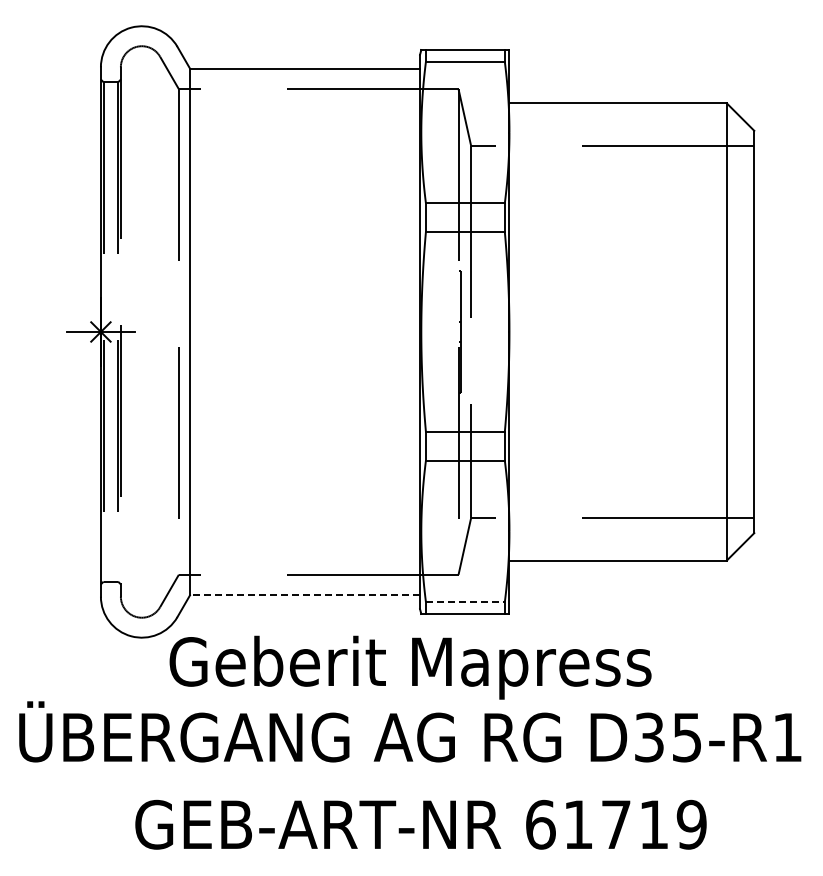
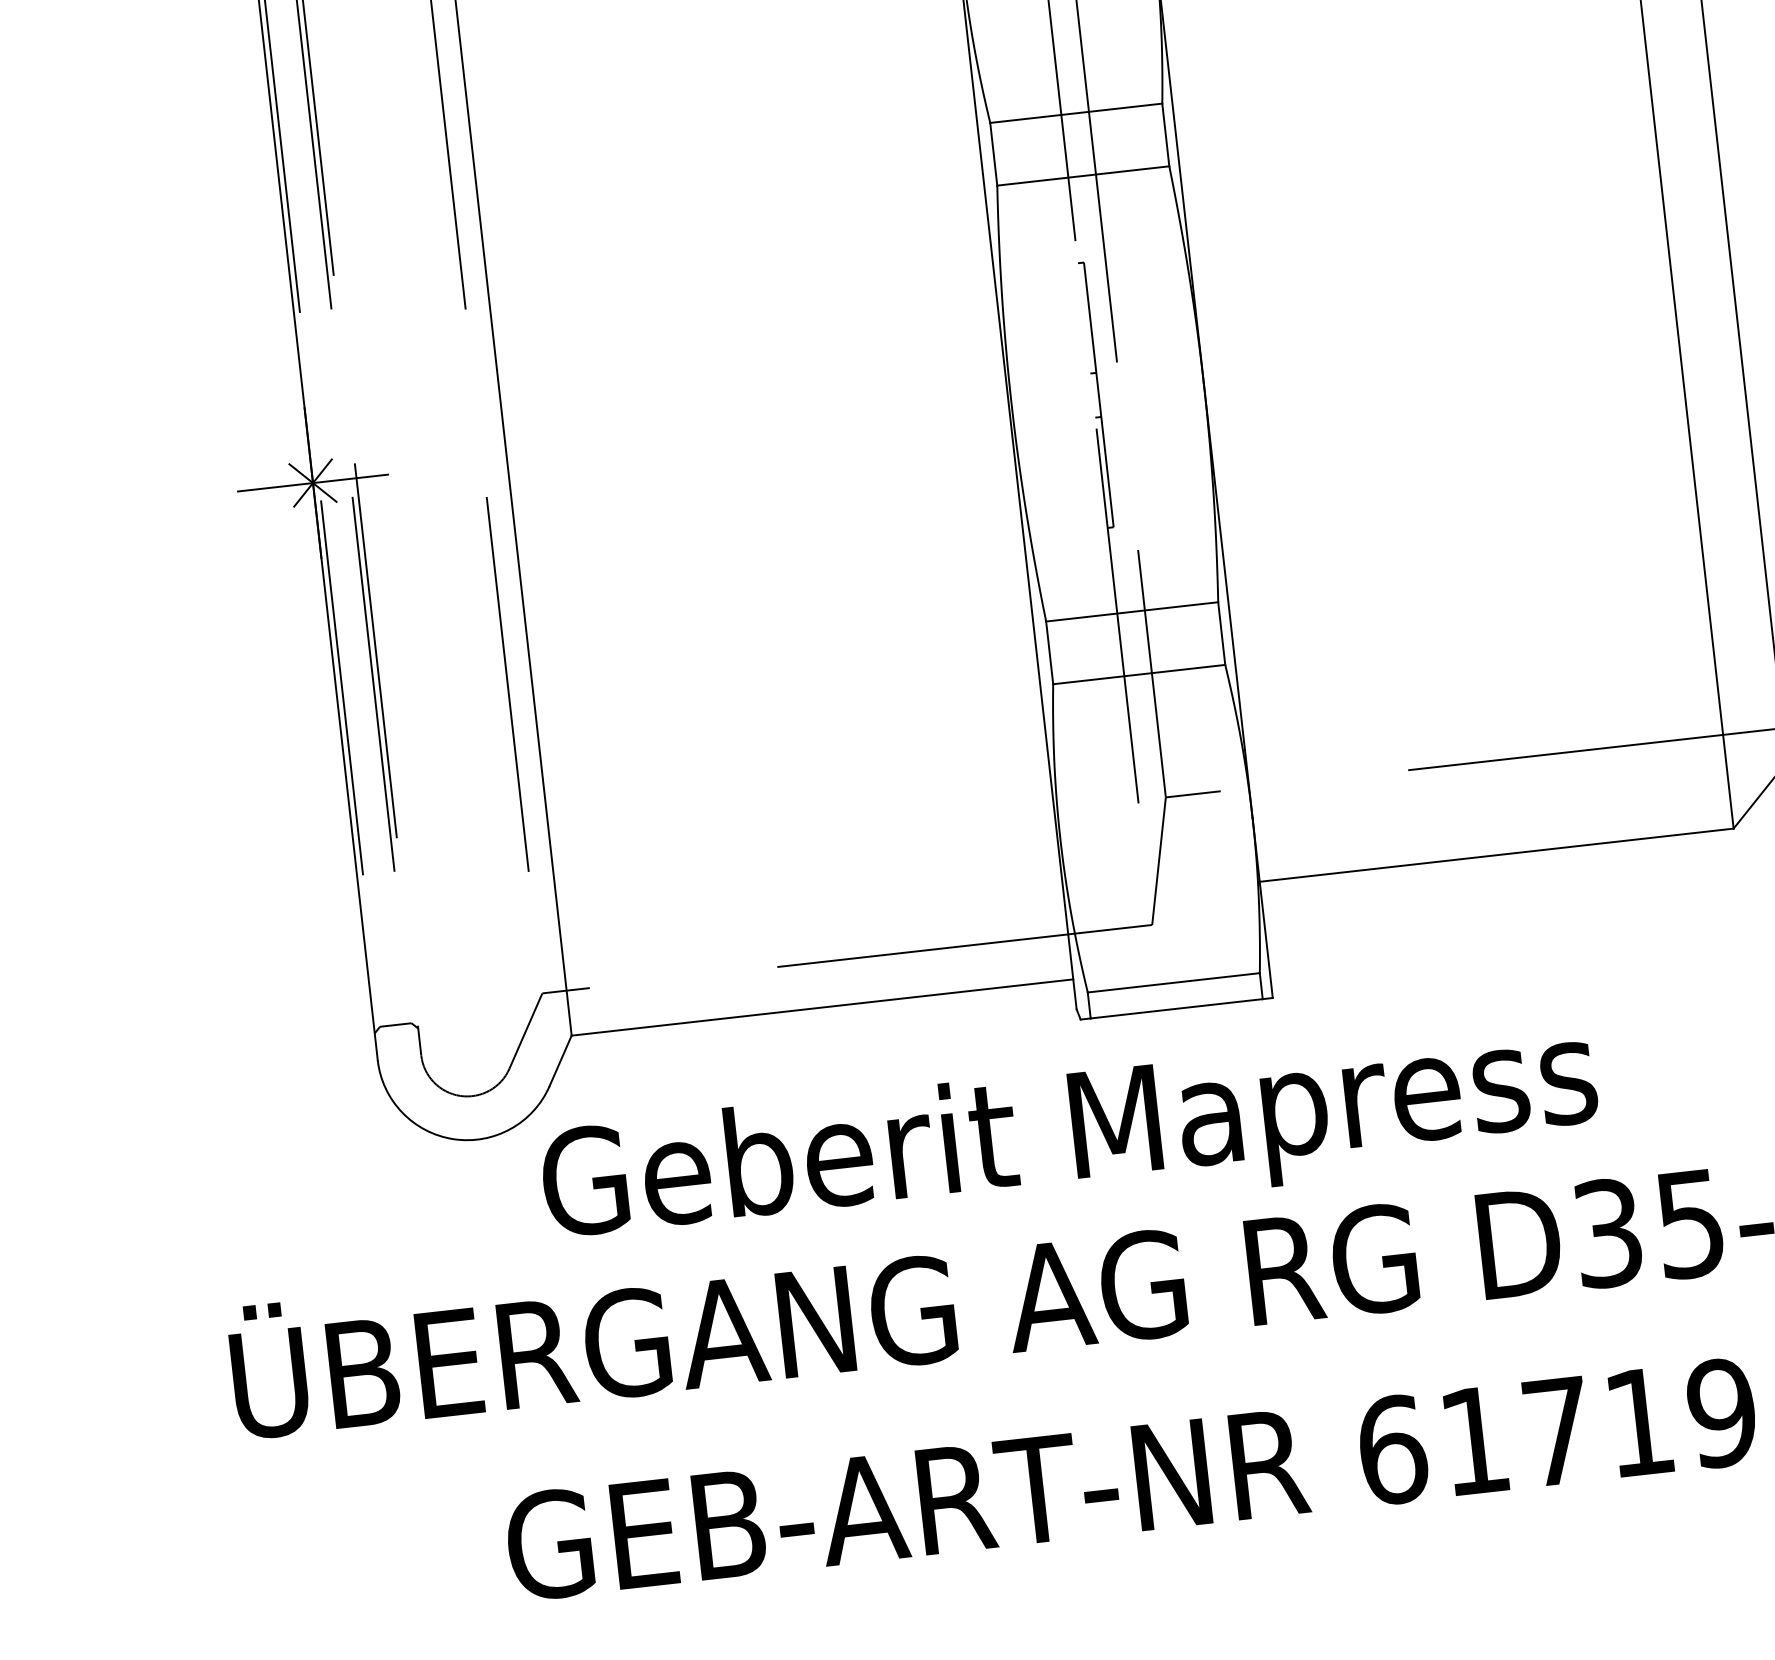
line: (304, 595) -> (821, 1007), dashed -> solid
line: (465, 602) -> (1174, 983), dashed -> solid

